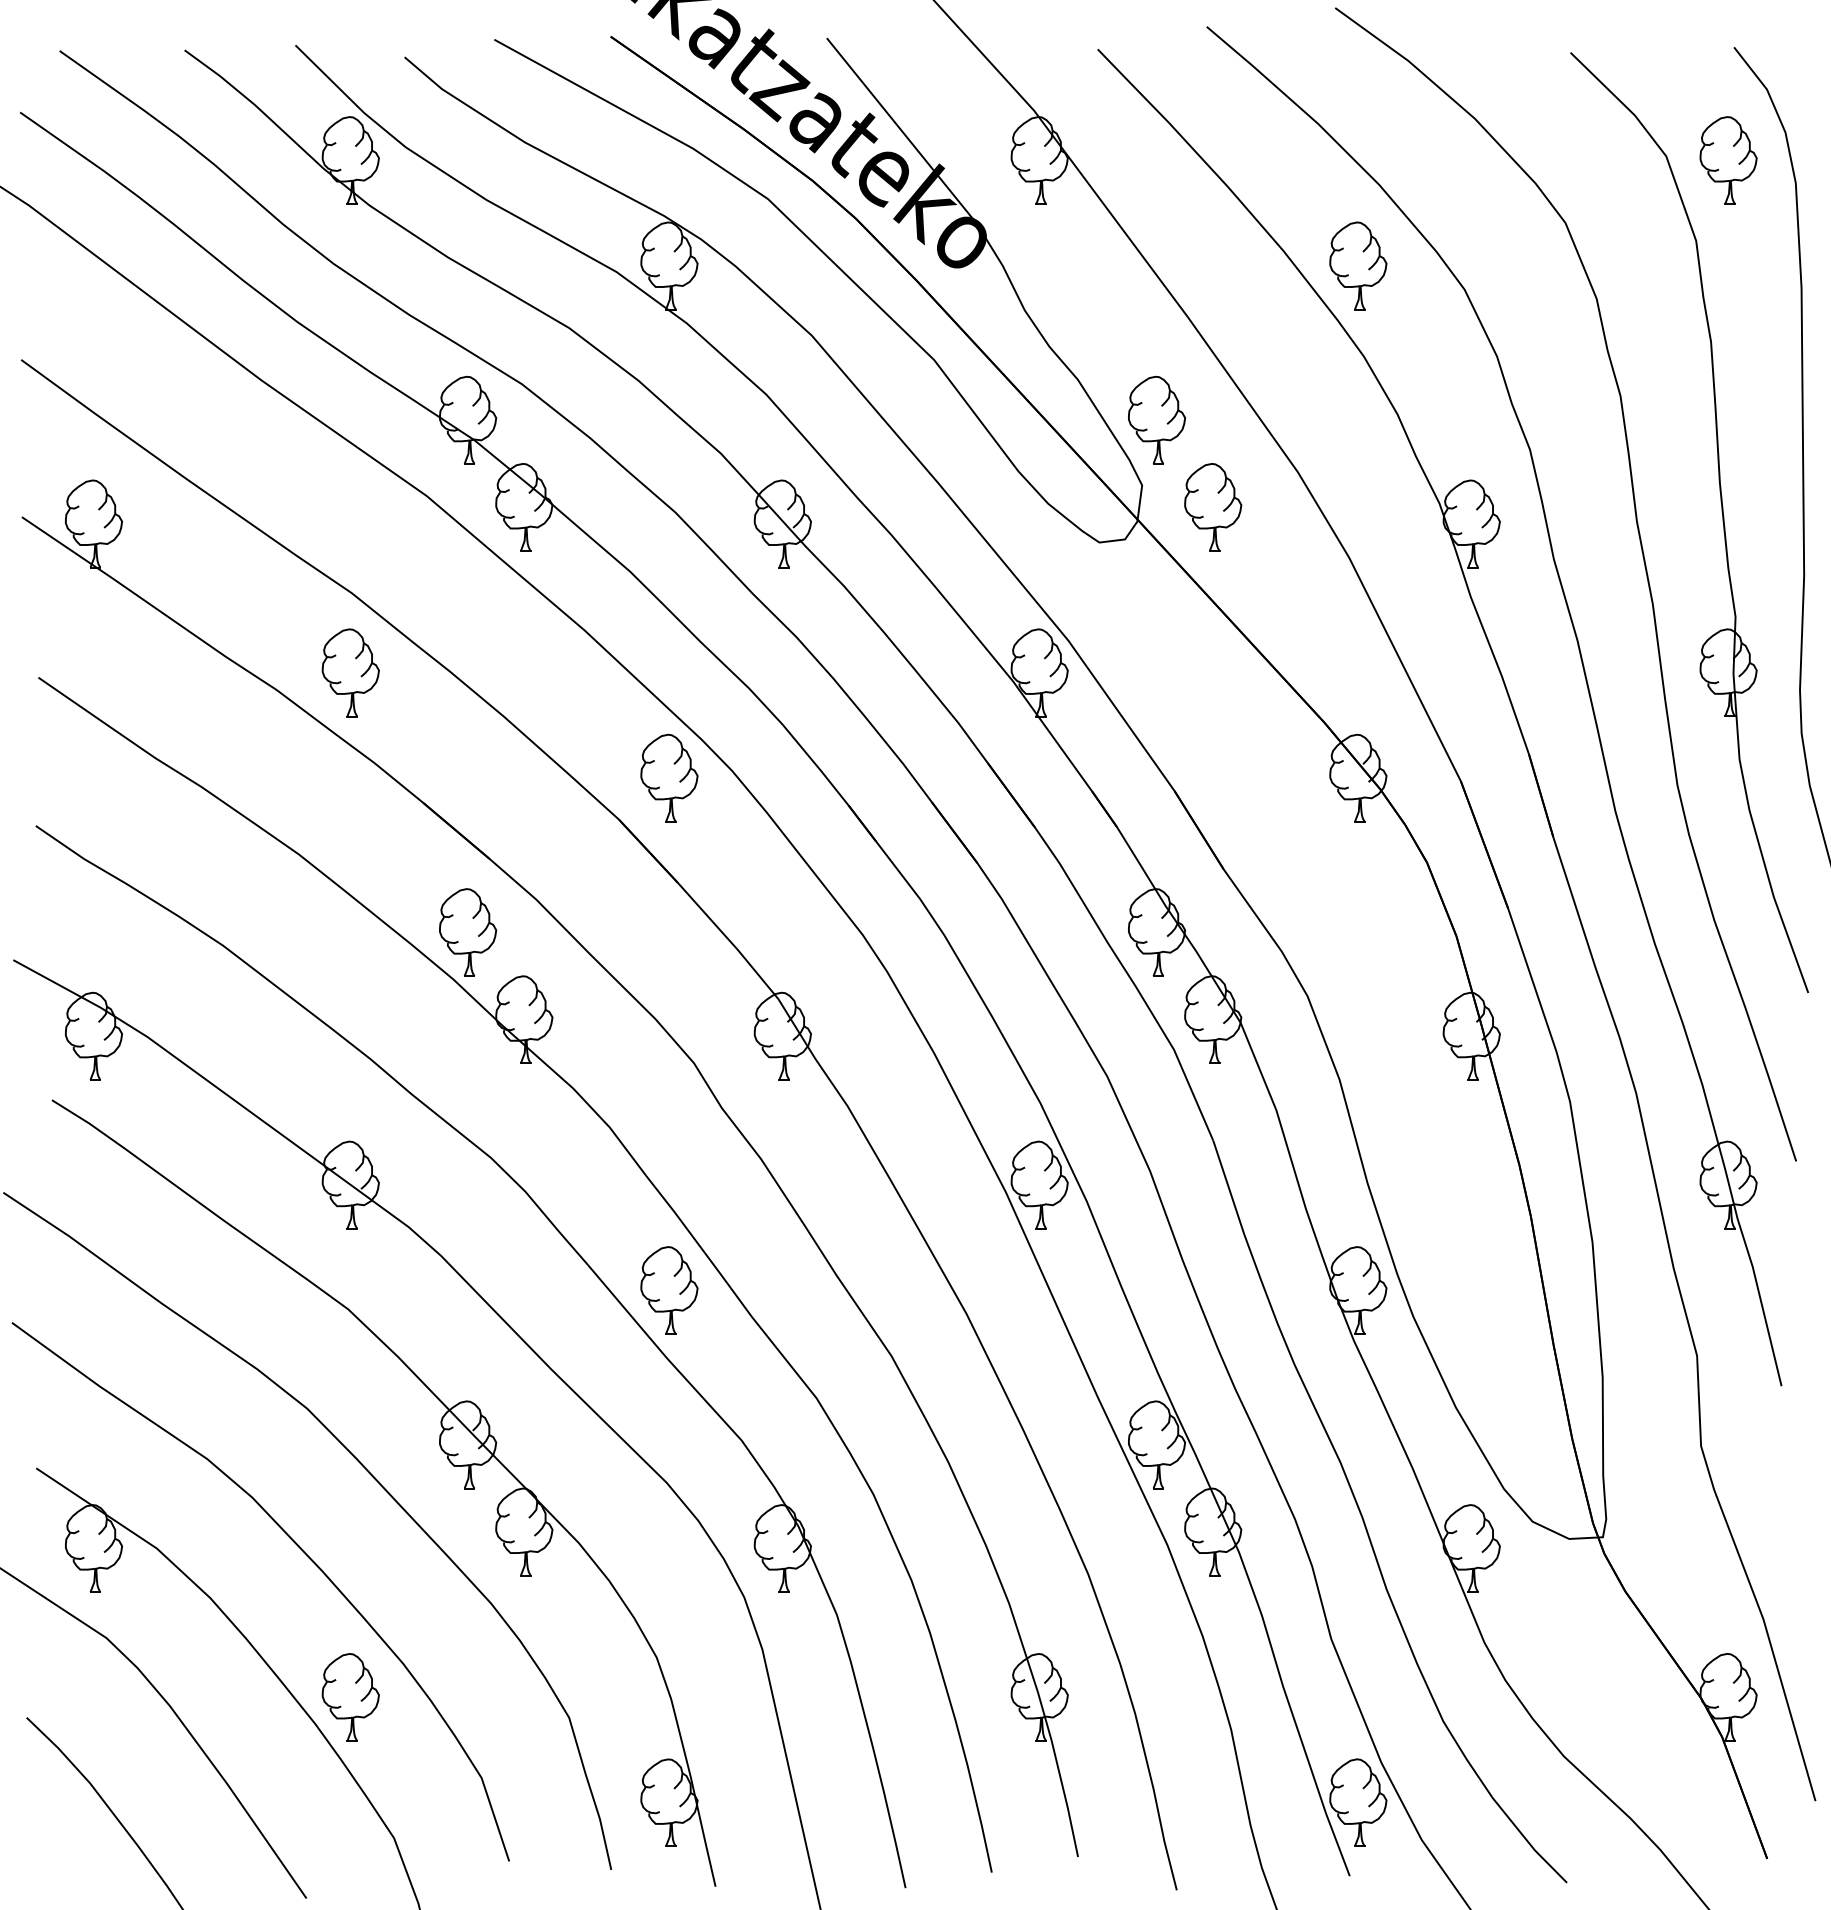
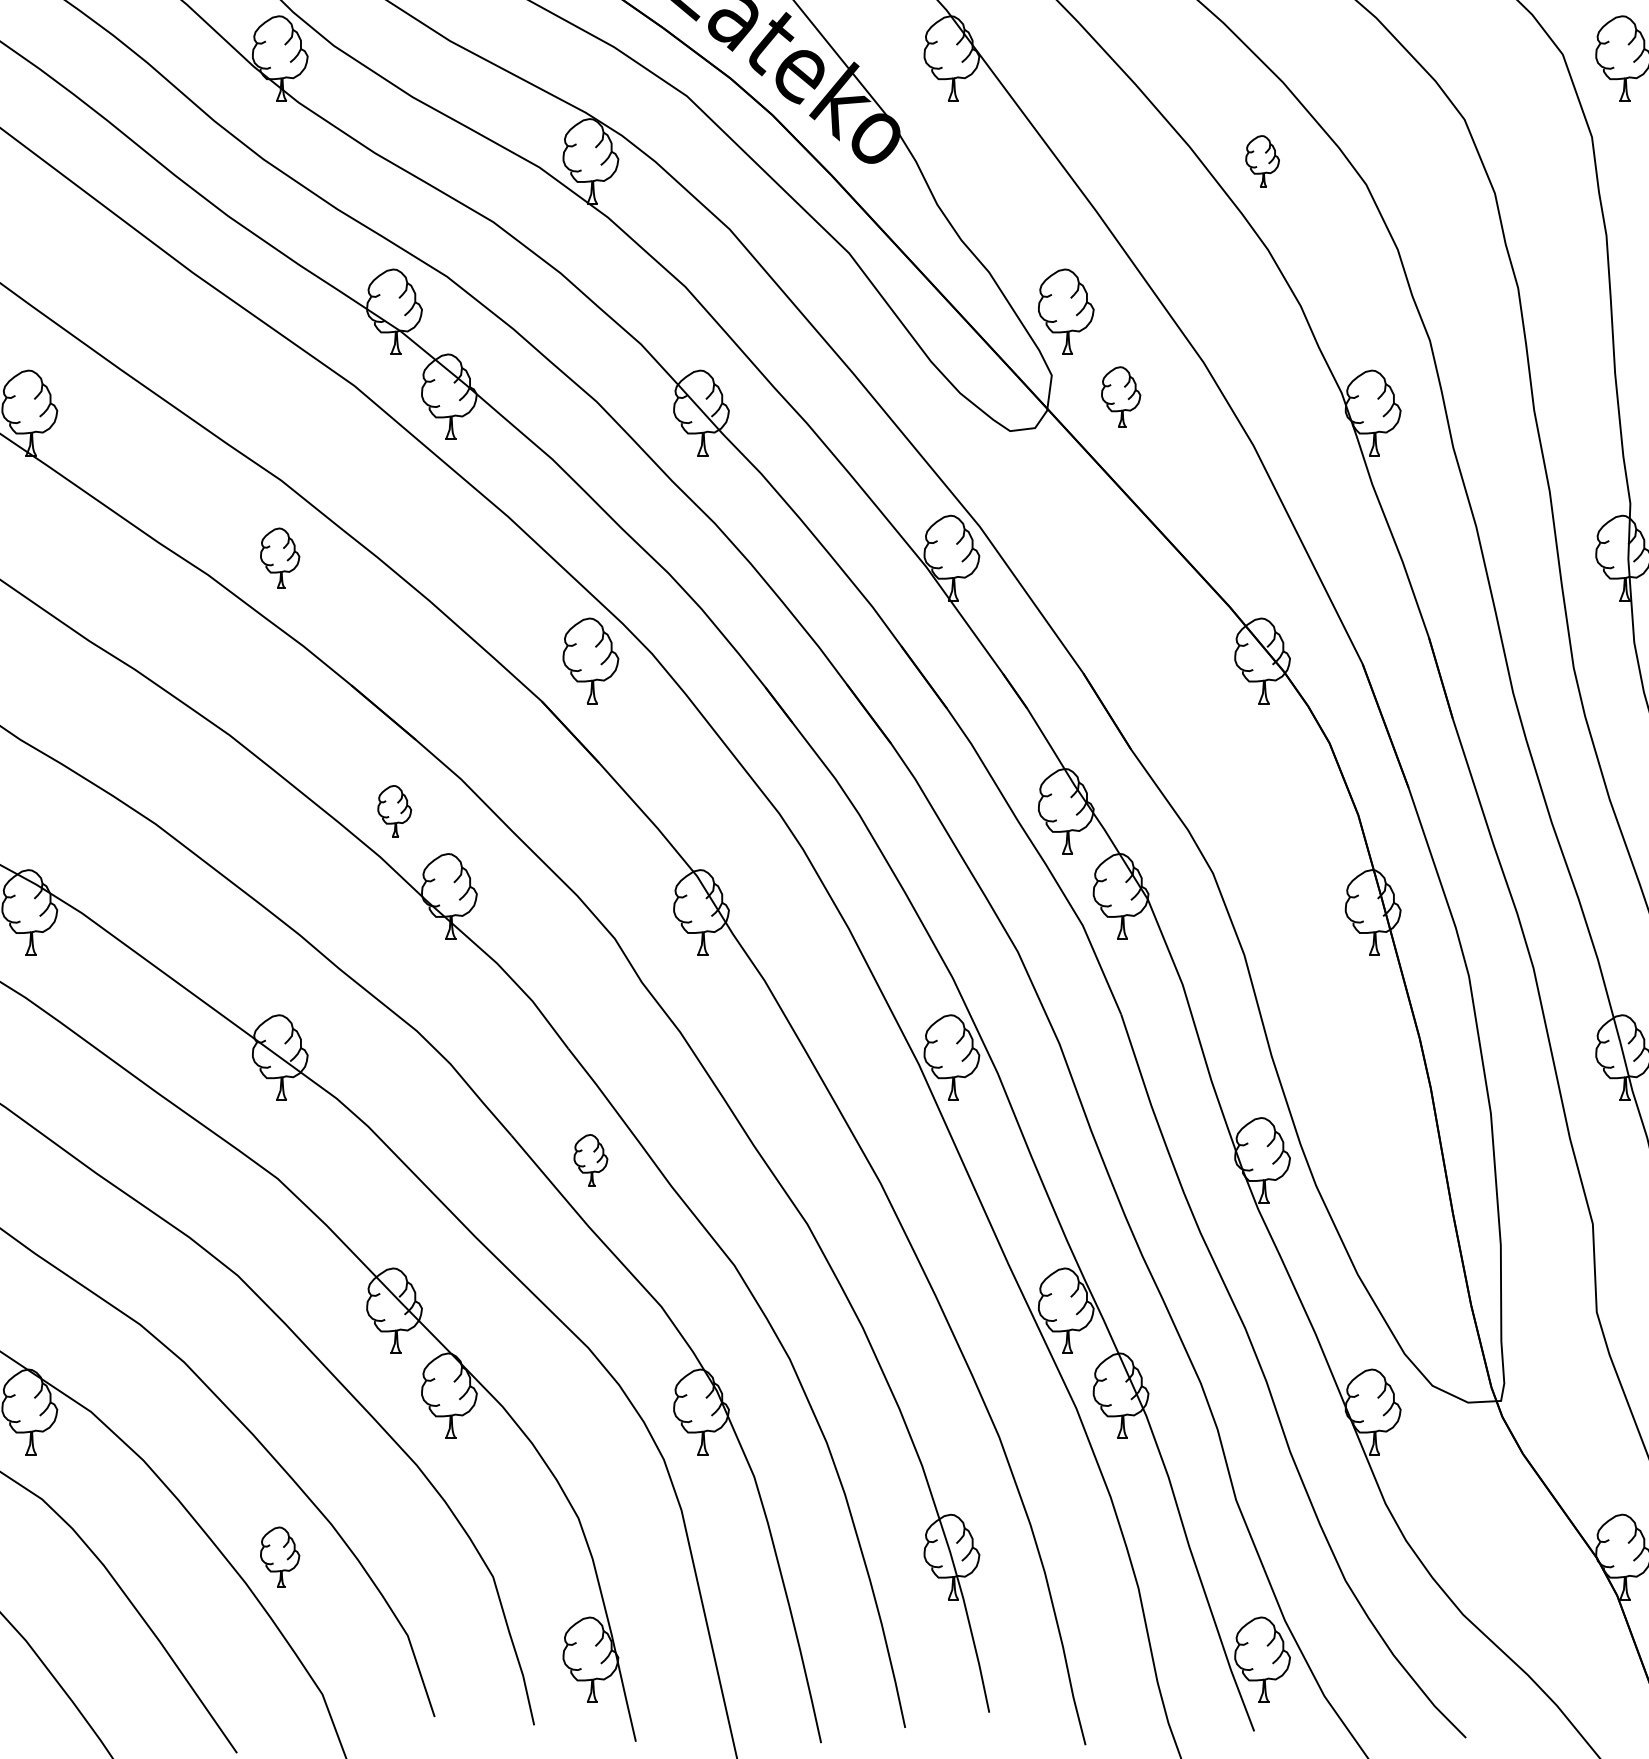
part: (1358, 265) -> (1262, 161), size x0.6
part: (1213, 507) -> (1121, 396), size x0.7
part: (350, 672) -> (279, 557), size x0.7
part: (468, 932) -> (394, 811), size x0.6
part: (669, 1290) -> (590, 1160), size x0.6
part: (350, 1697) -> (279, 1557), size x0.7

